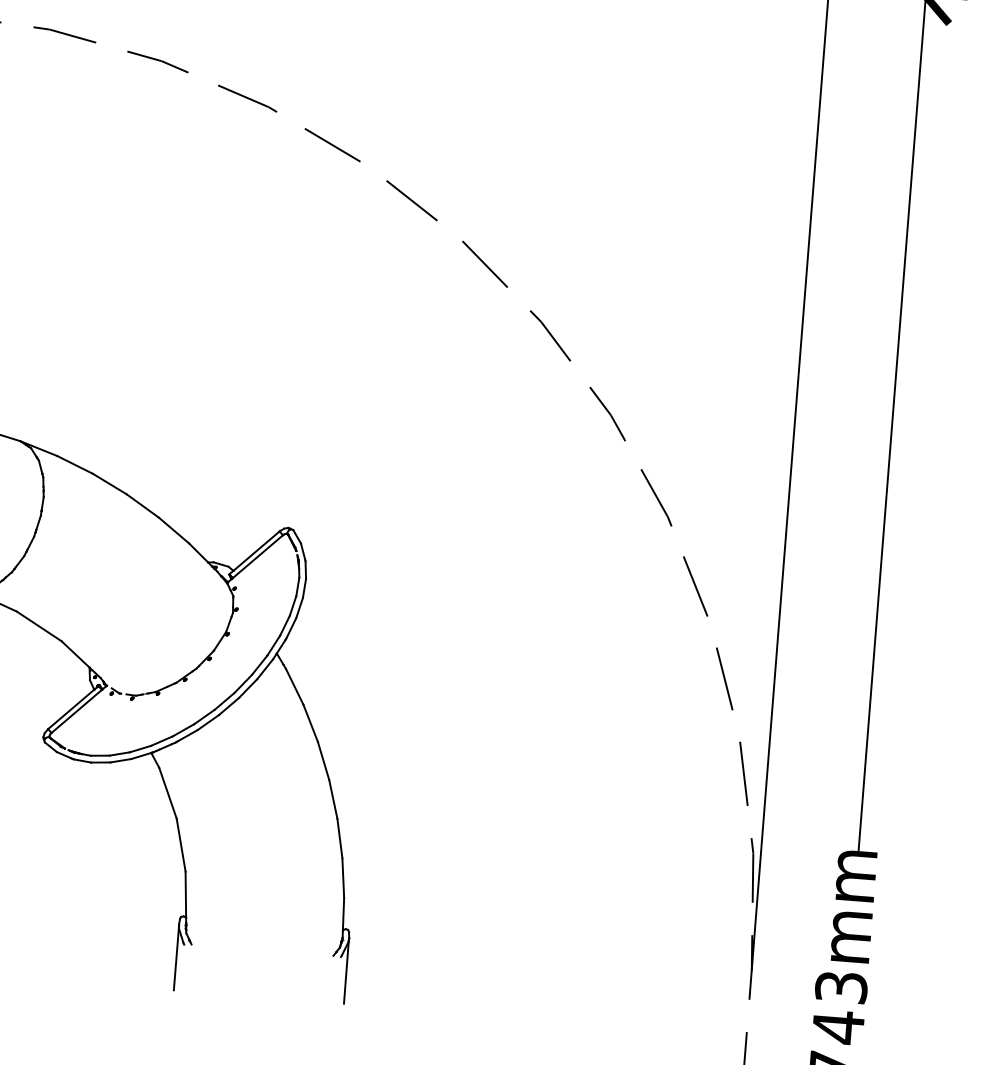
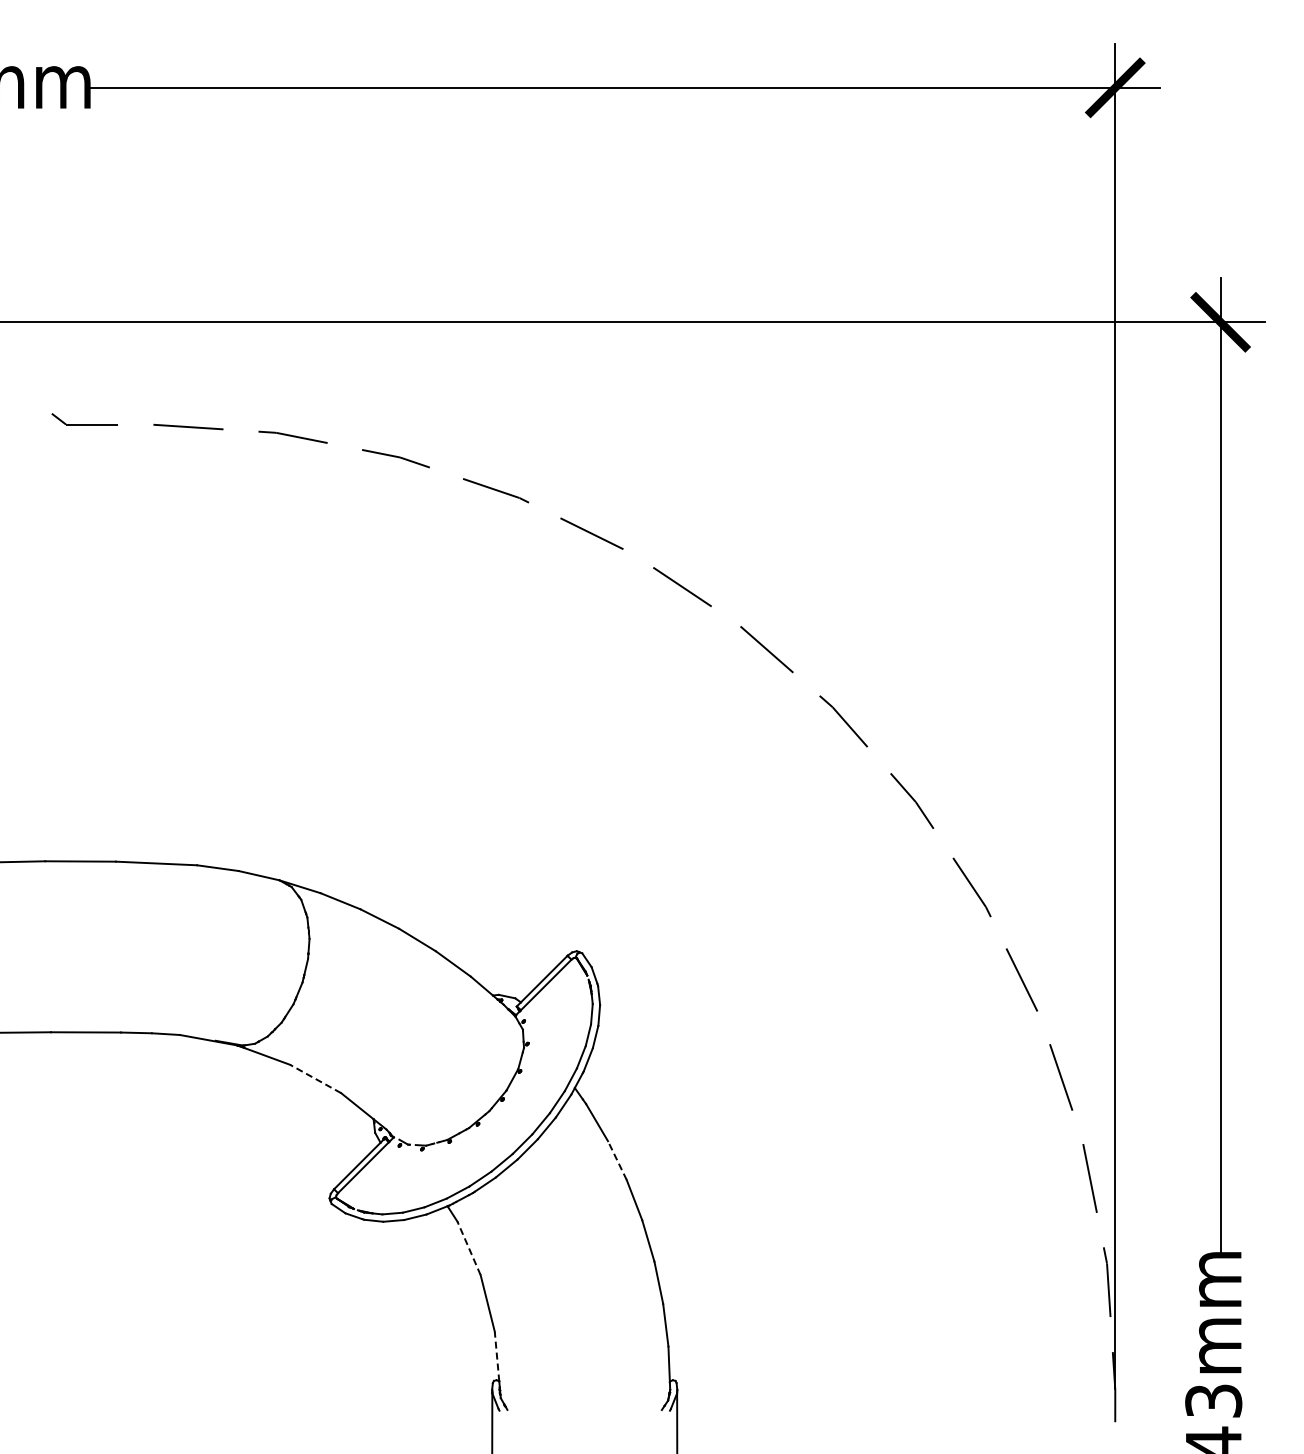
line: (39, 625) -> (315, 1078), solid -> dashed
line: (310, 723) -> (617, 1160), solid -> dashed
line: (167, 792) -> (468, 1247), solid -> dashed
line: (186, 894) -> (497, 1356), solid -> dashed

